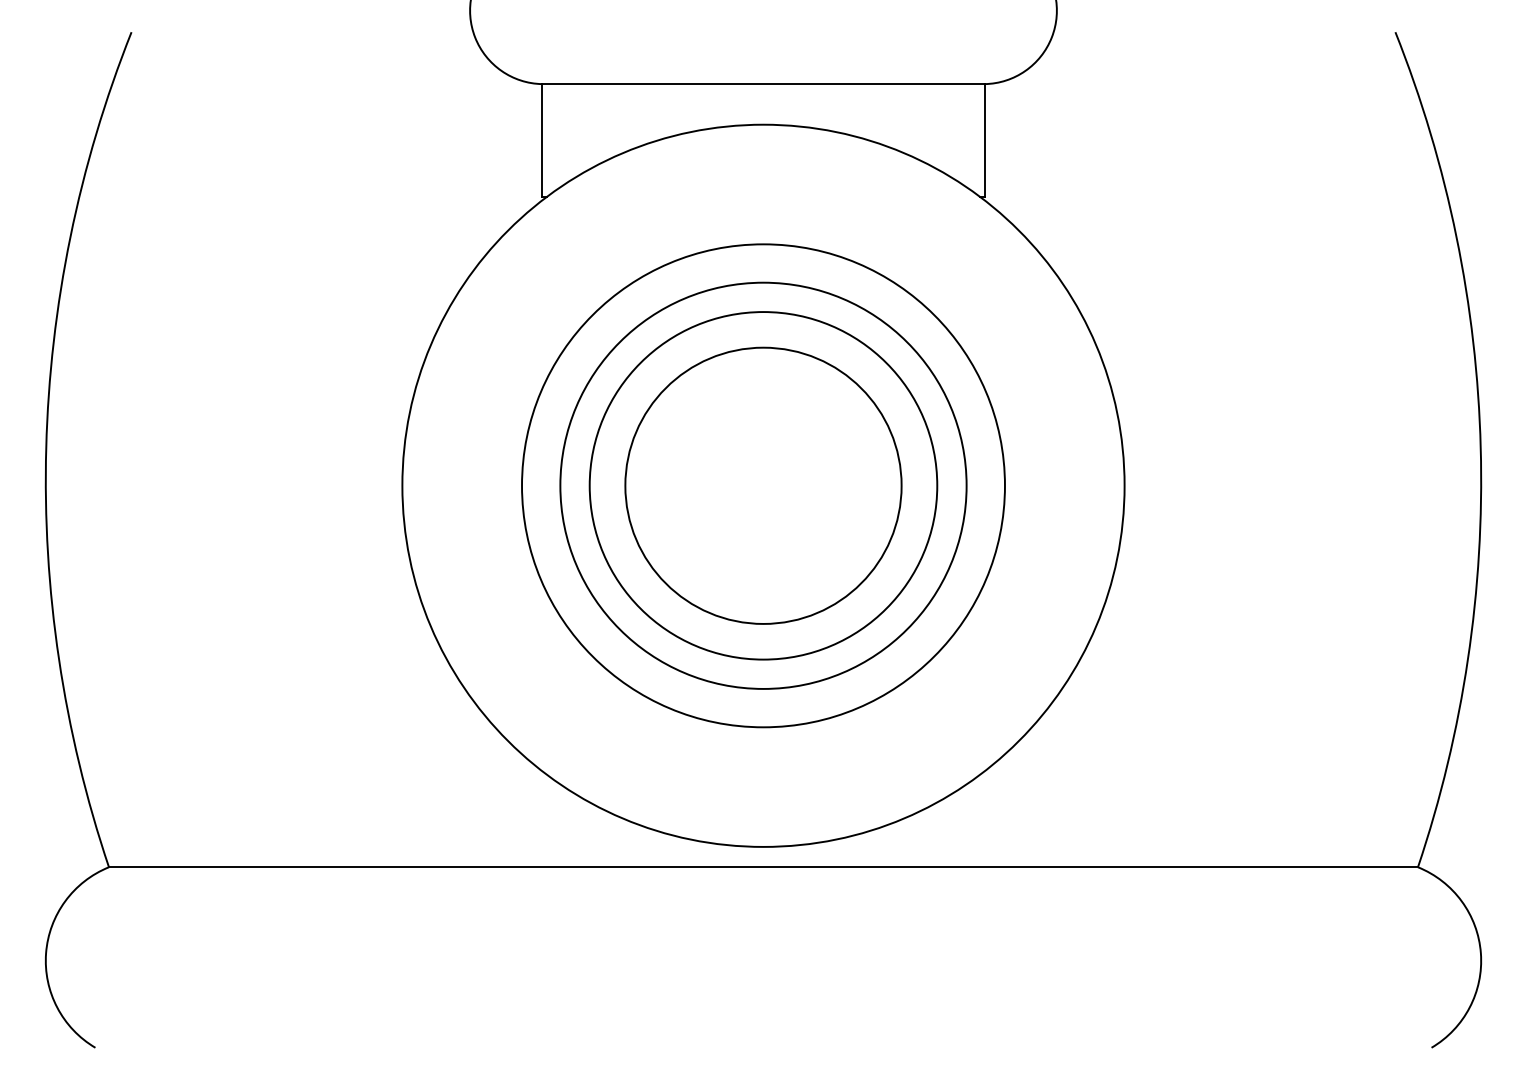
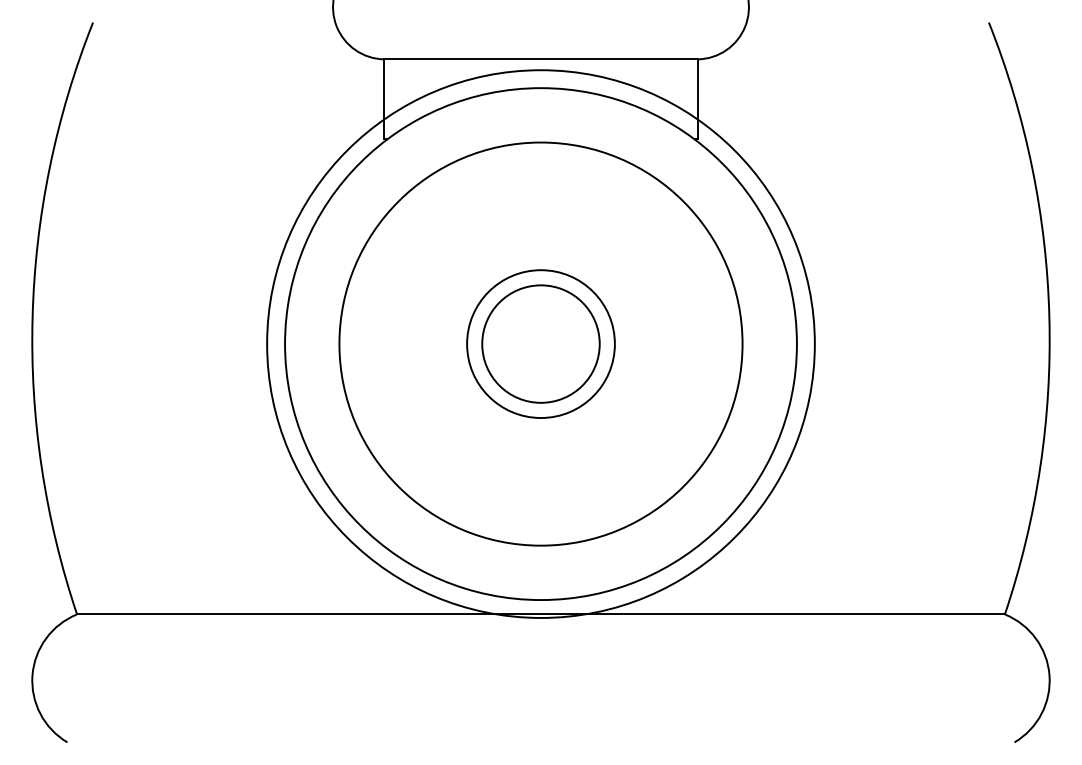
circle: (763, 485) -> (541, 343), size x0.6
circle: (763, 485) -> (541, 343), size x0.6
circle: (763, 485) -> (541, 343), size x1.4
circle: (763, 485) -> (541, 343), size x1.6

